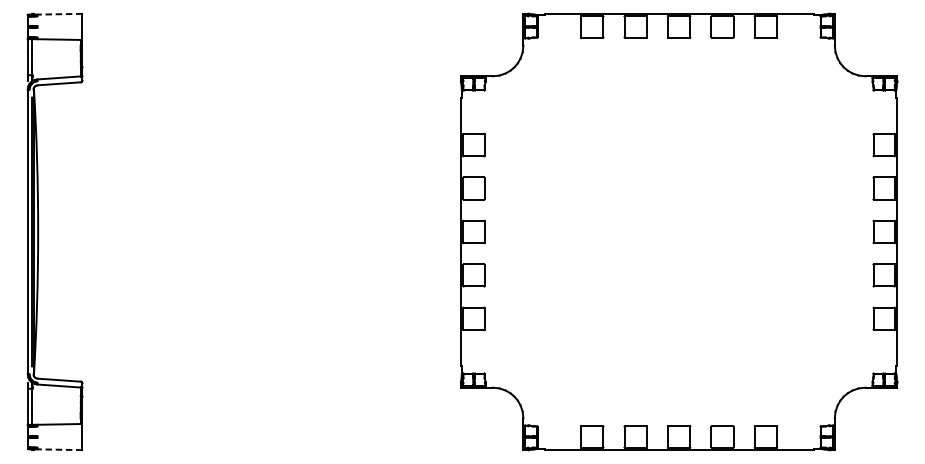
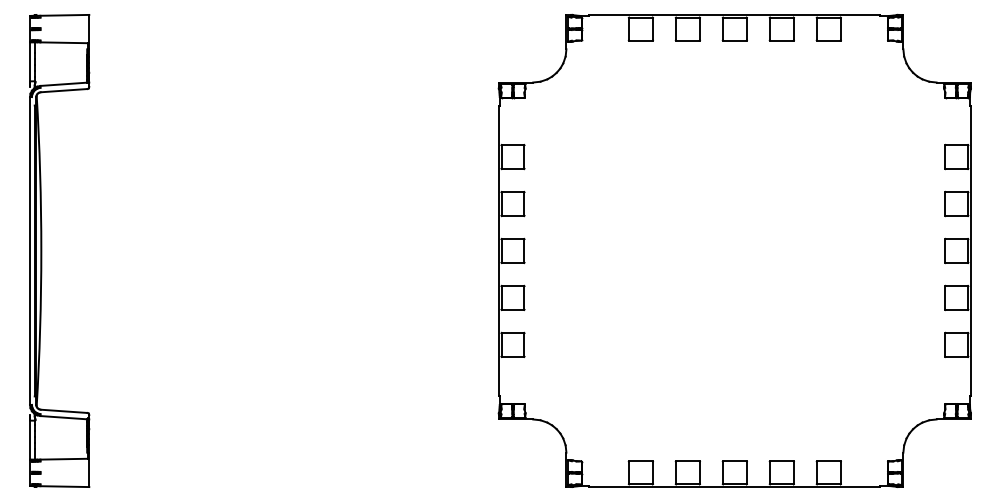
line: (59, 14) -> (64, 15), dashed -> solid
line: (59, 449) -> (64, 486), dashed -> solid

